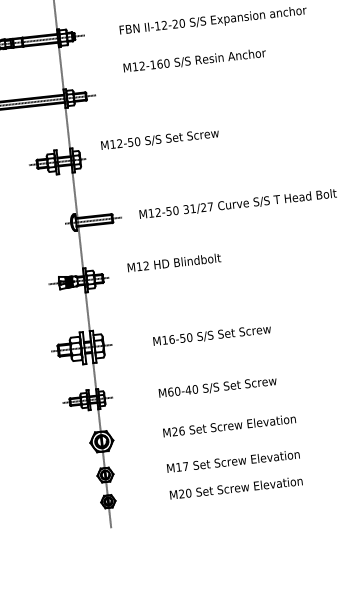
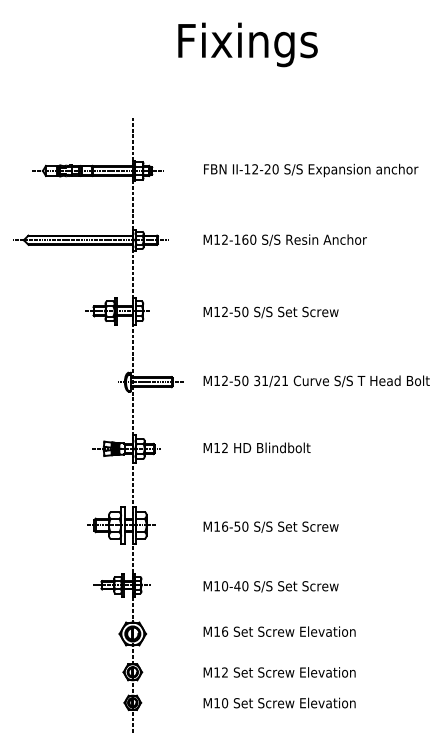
text: (194, 60) -> (284, 239), moved
text: (159, 139) -> (270, 312), moved
text: (209, 206) -> (284, 380), 31/27 -> 31/21
text: (173, 262) -> (256, 447), moved
text: (171, 392) -> (217, 586), M60-40 -> M10-40
text: (174, 431) -> (216, 631), M26 -> M16
text: (185, 466) -> (224, 672), M17 -> M12
text: (181, 494) -> (216, 703), M20 -> M10

